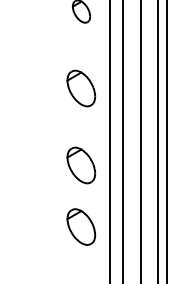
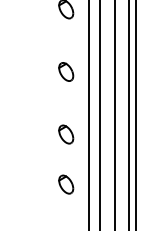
part: (81, 87) -> (66, 71), size x0.62
part: (81, 165) -> (66, 134), size x0.62
part: (81, 226) -> (66, 184), size x0.62

